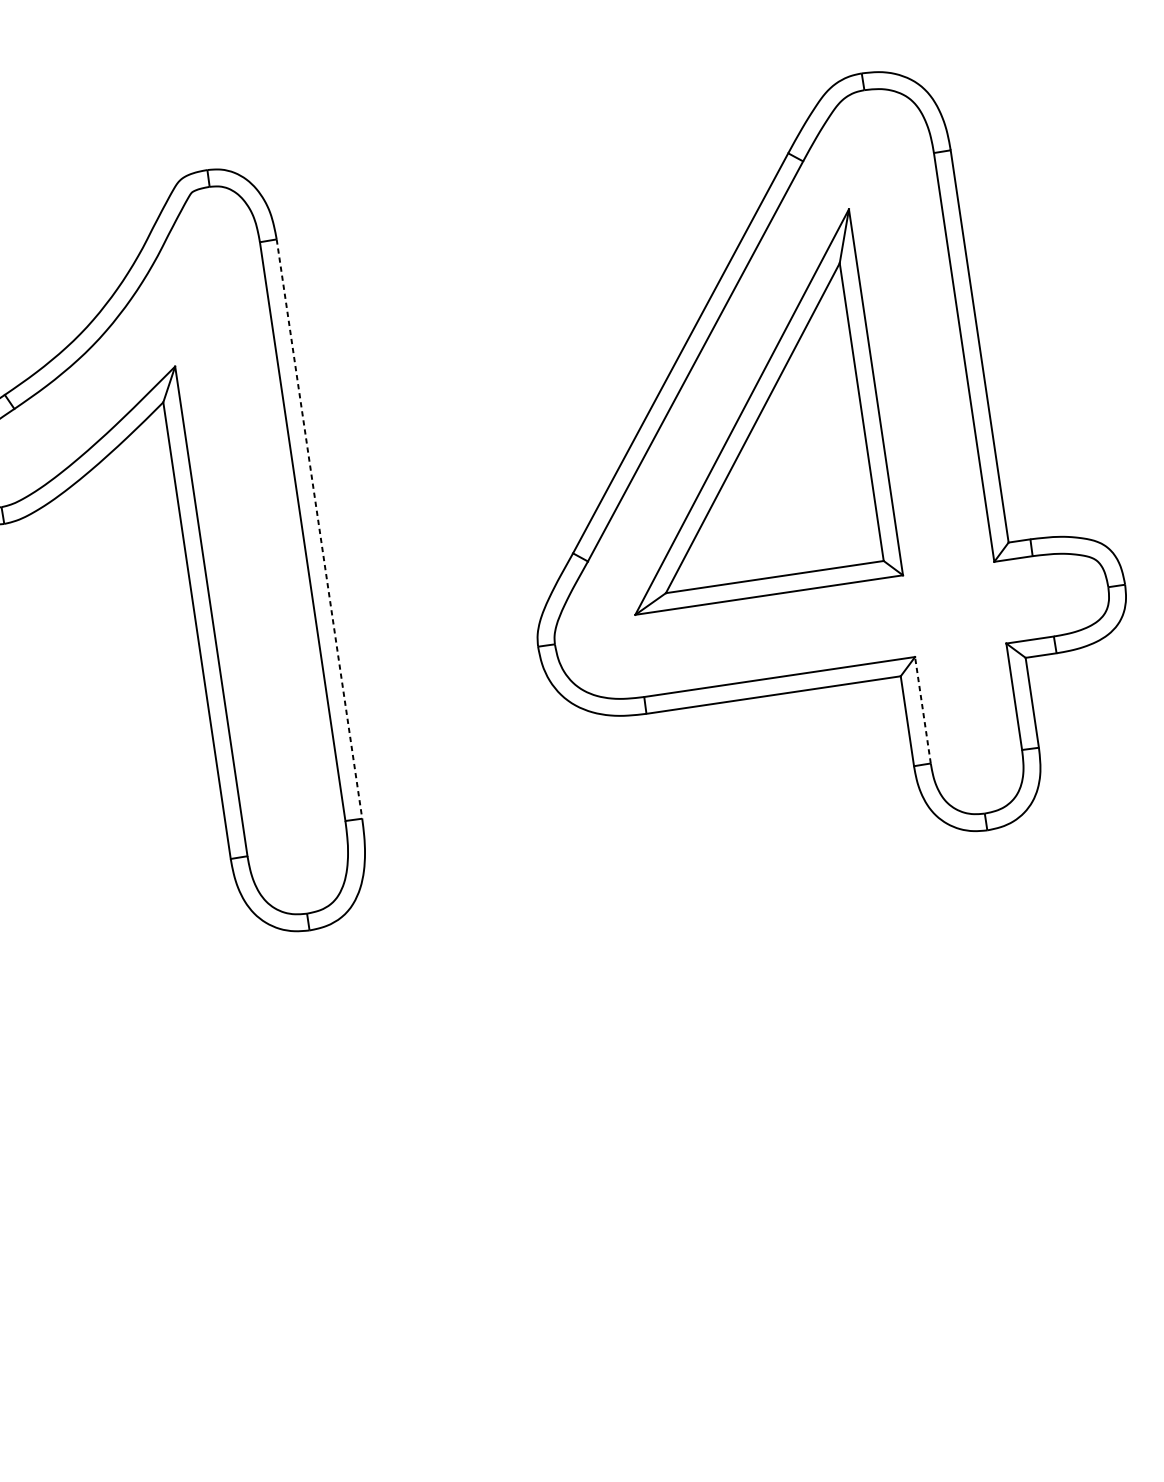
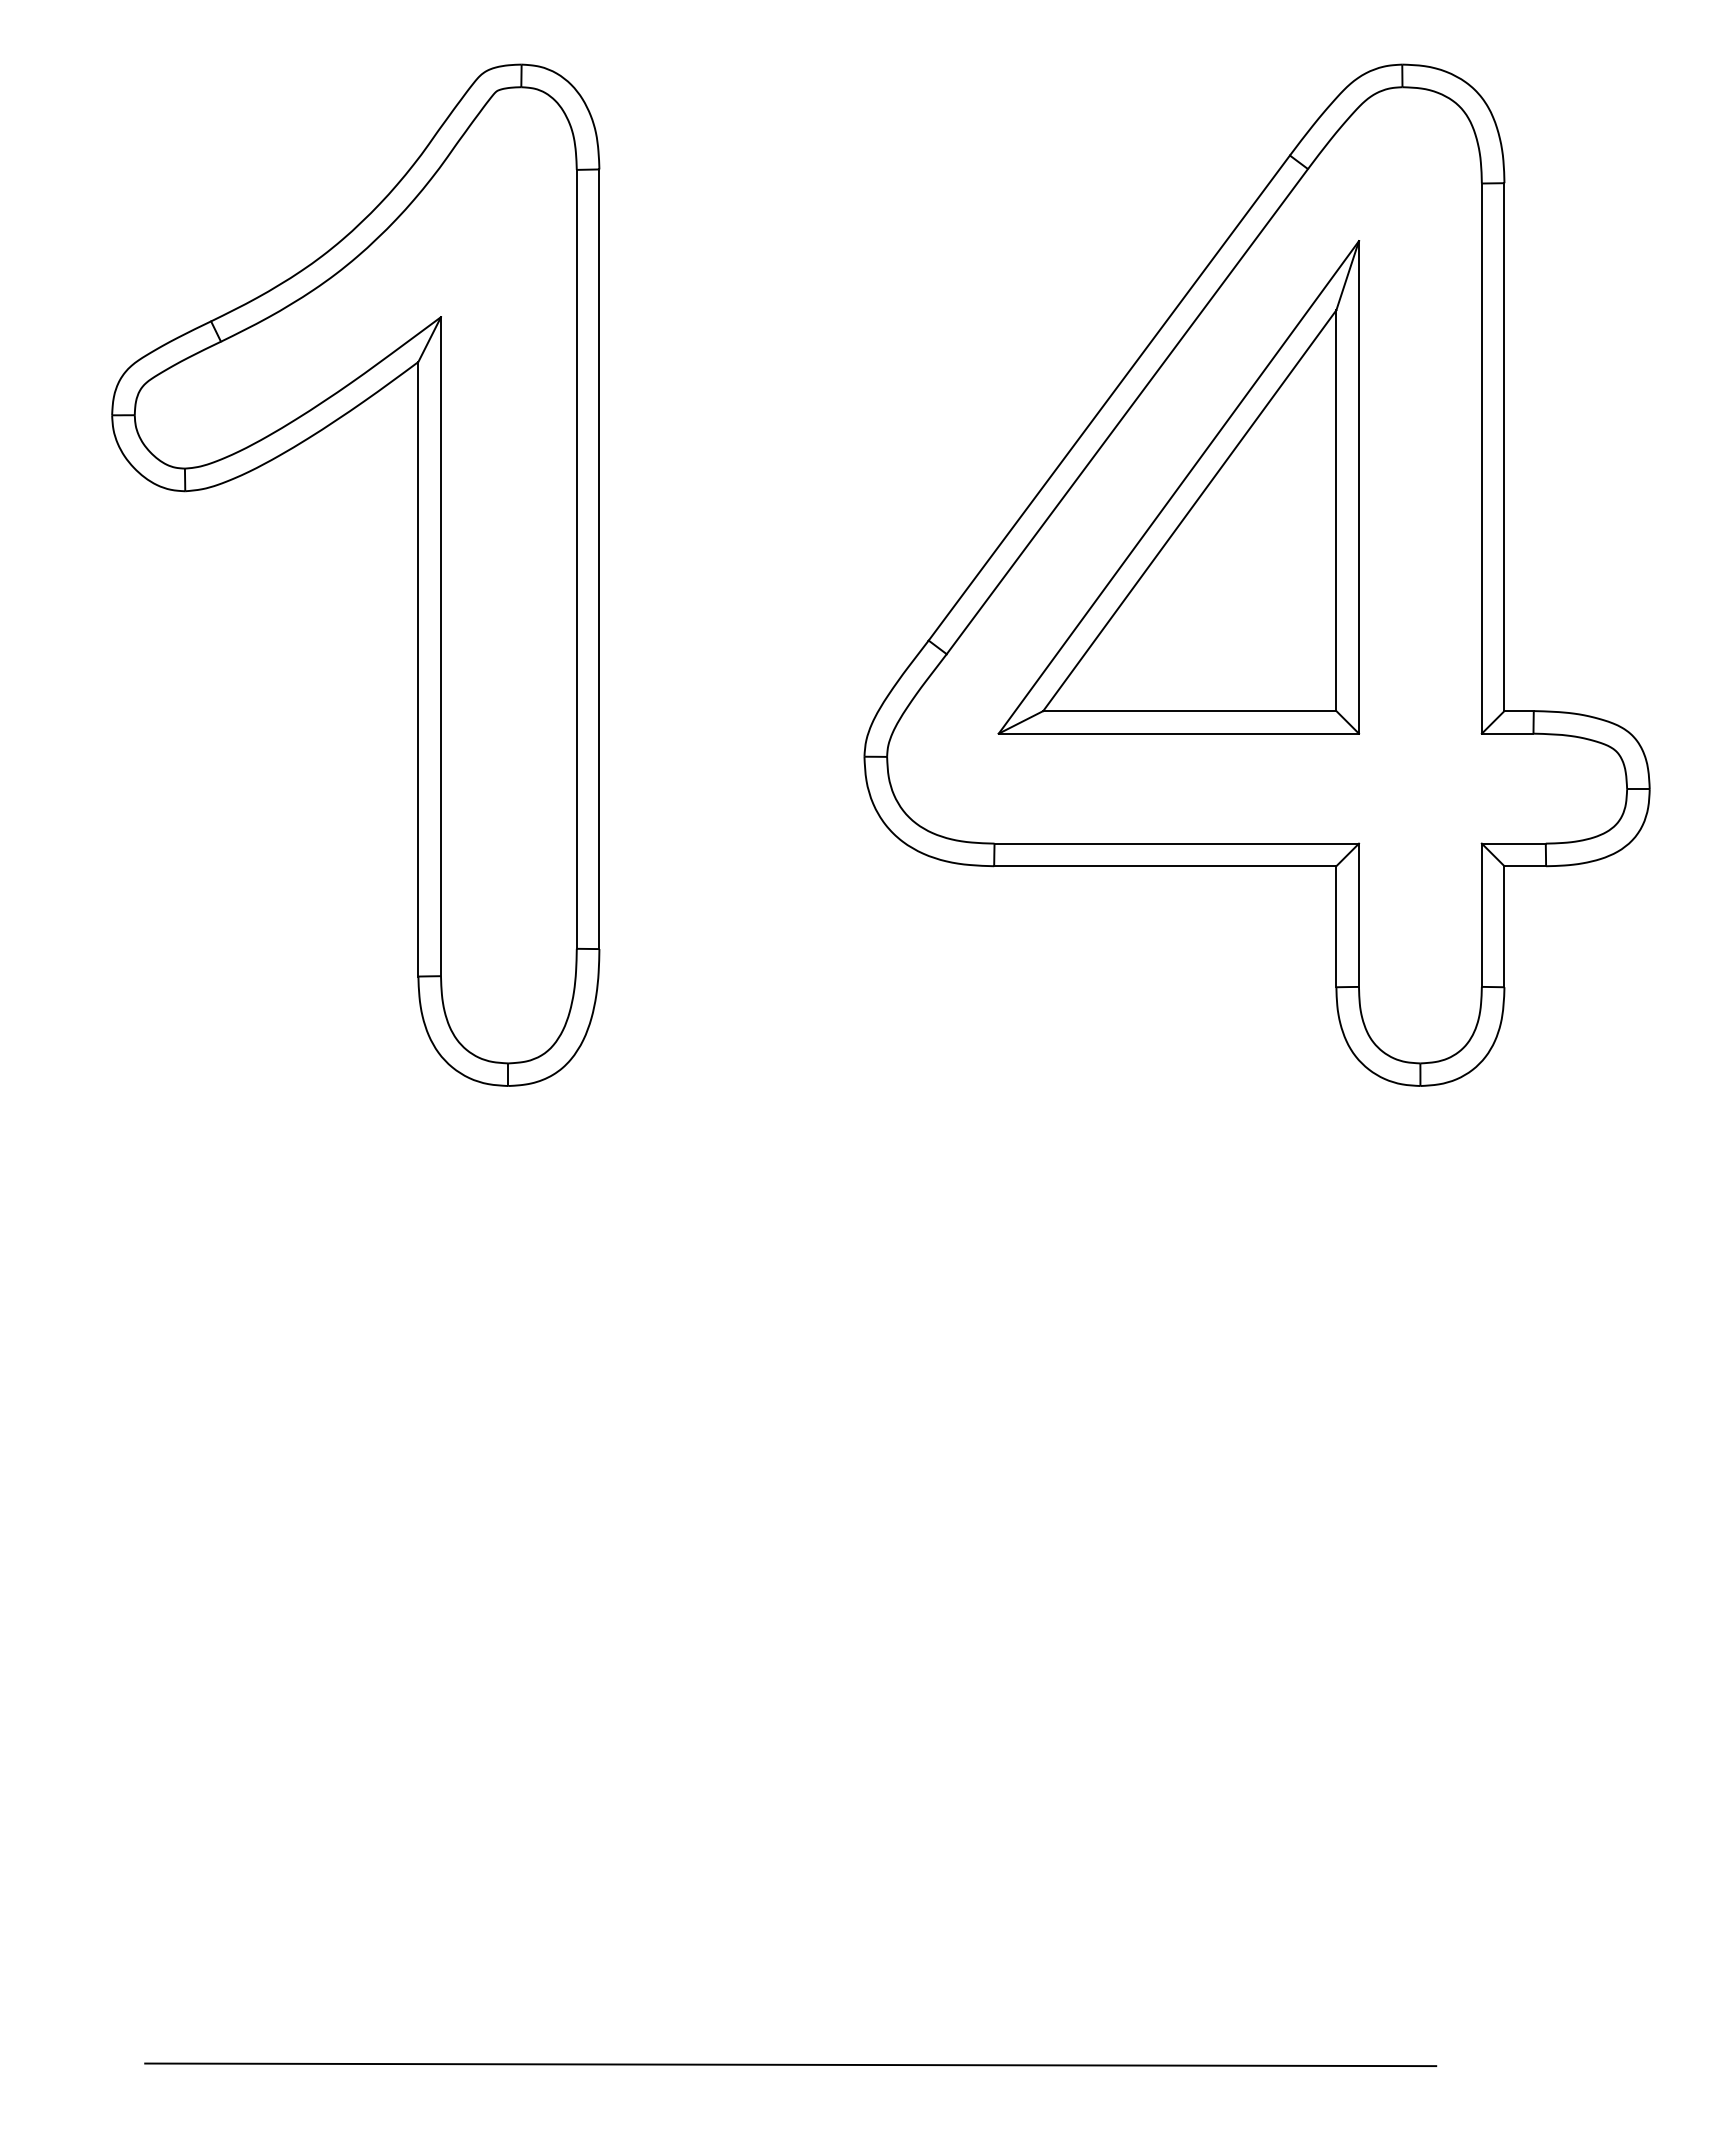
line: (319, 529) -> (599, 559), dashed -> solid
line: (922, 710) -> (1358, 915), dashed -> solid

